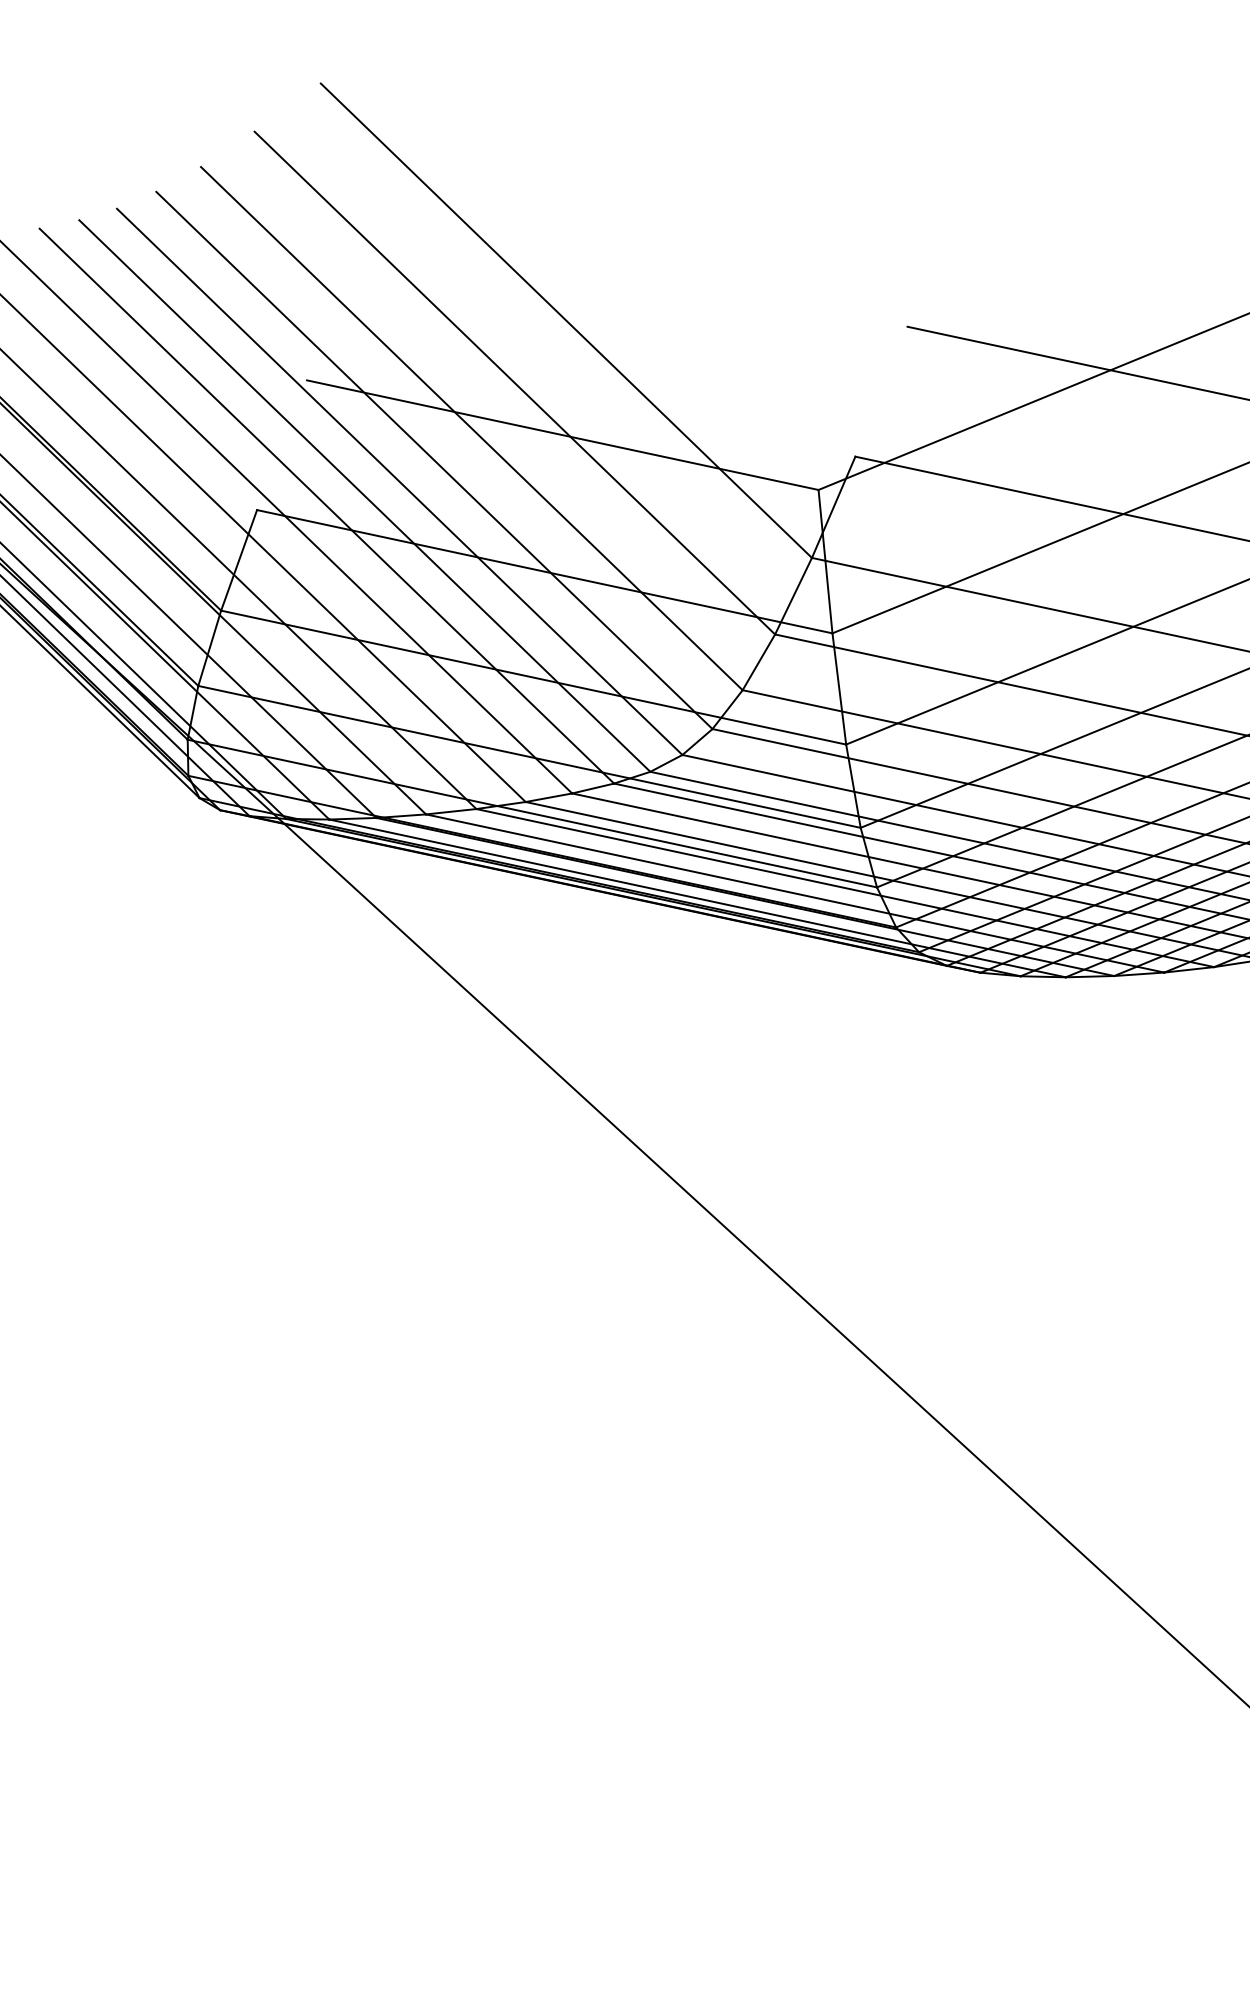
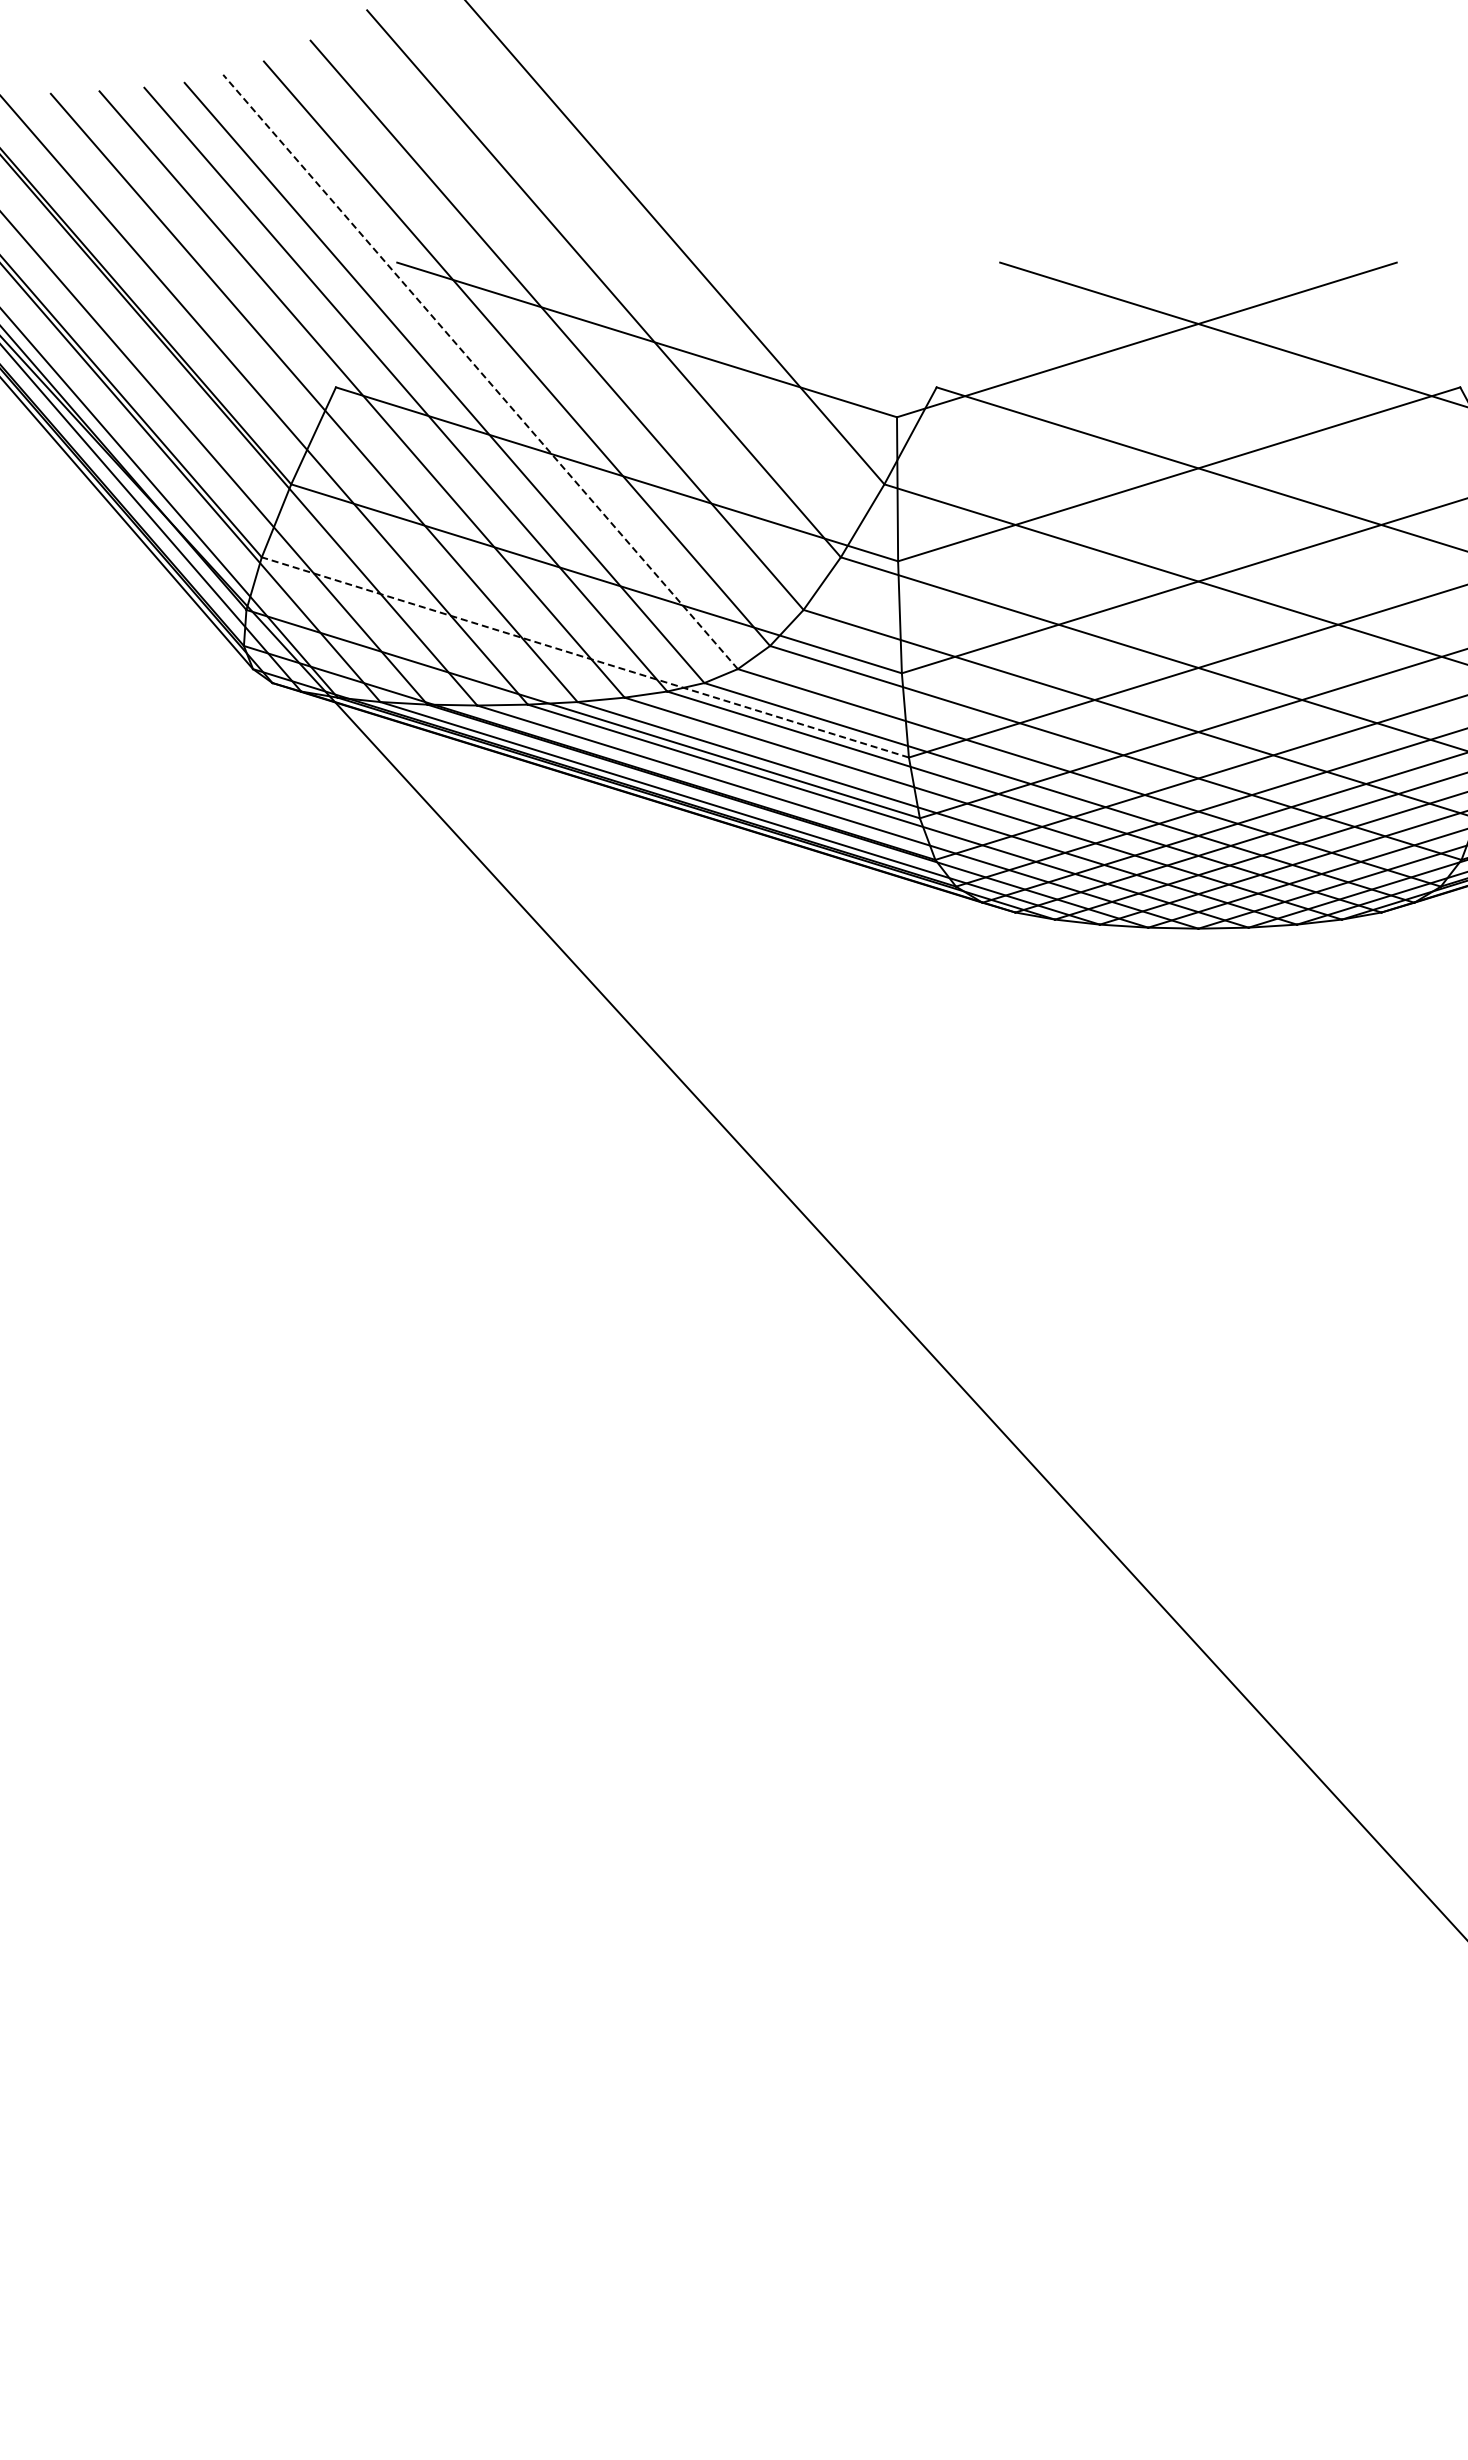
line: (399, 481) -> (480, 371), solid -> dashed
line: (529, 756) -> (585, 657), solid -> dashed

